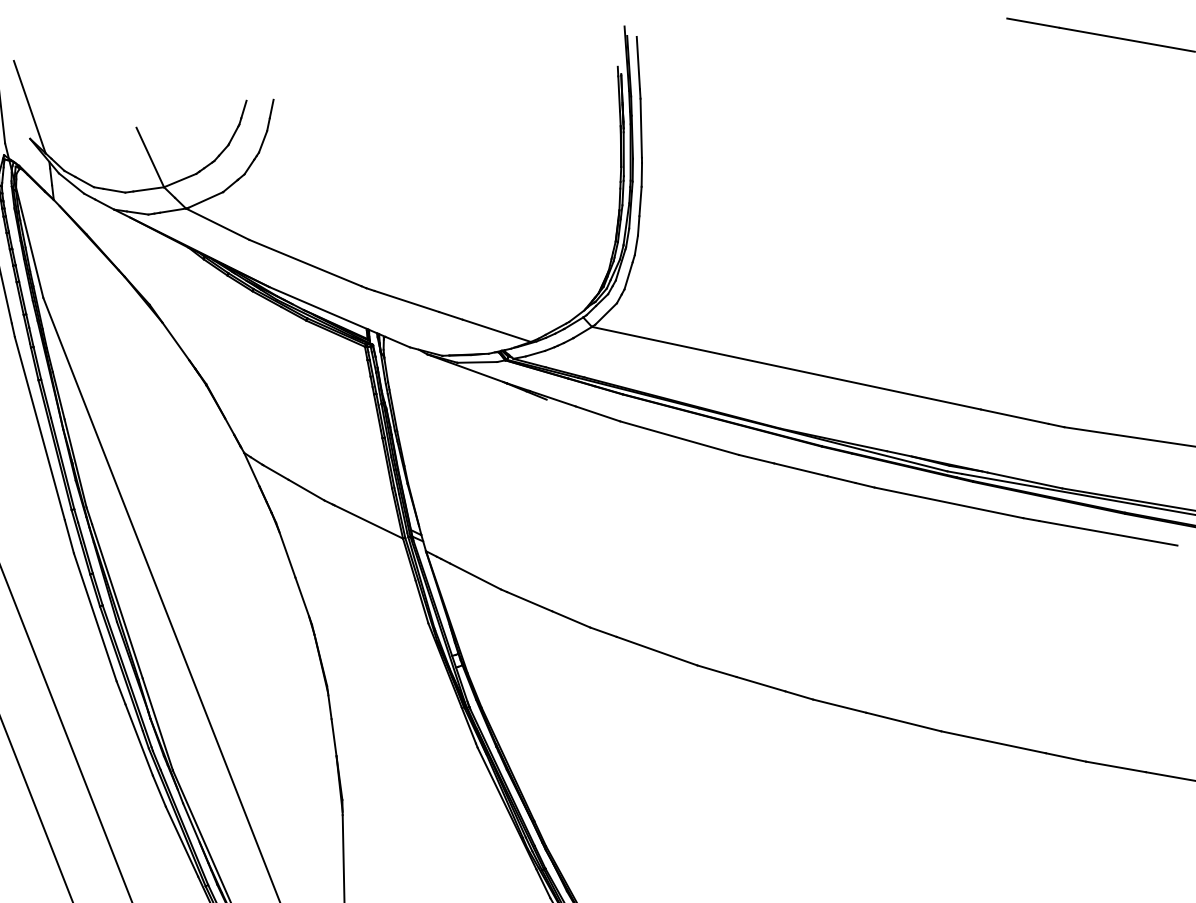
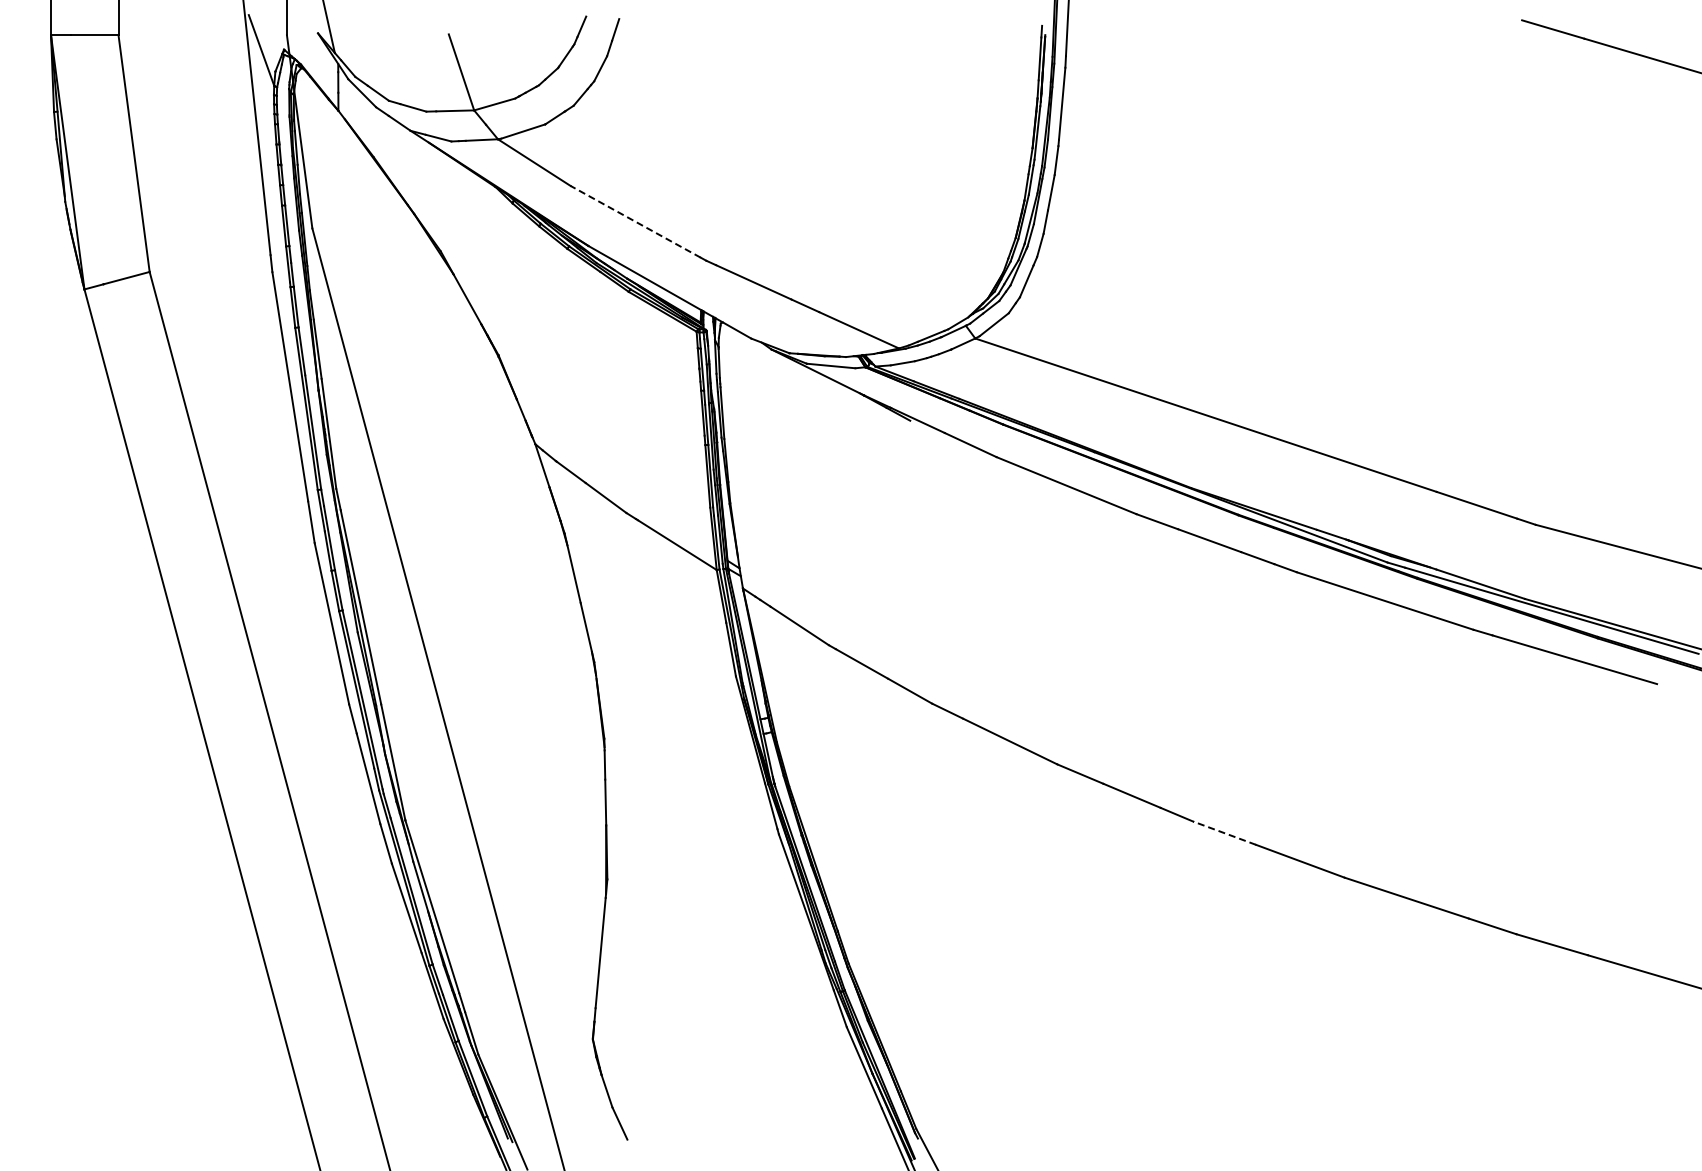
line: (305, 262) -> (635, 221), solid -> dashed
line: (839, 706) -> (1224, 833), solid -> dashed

